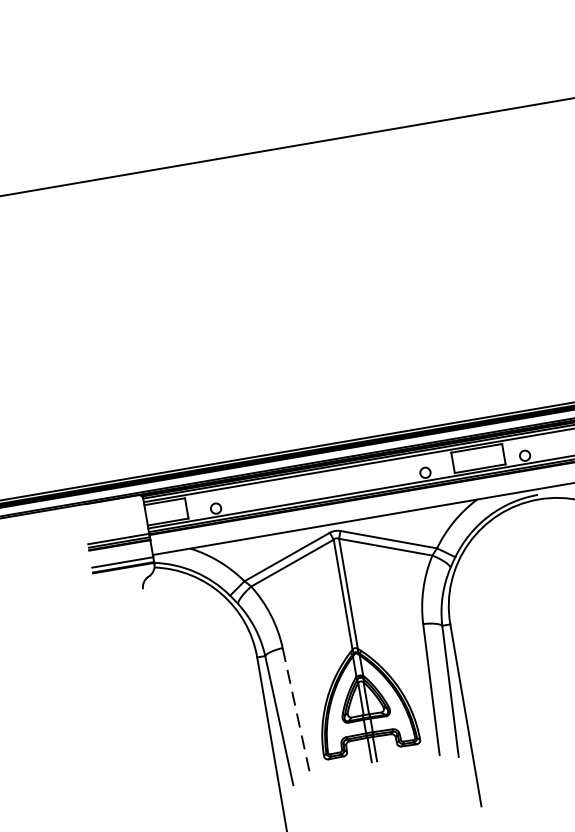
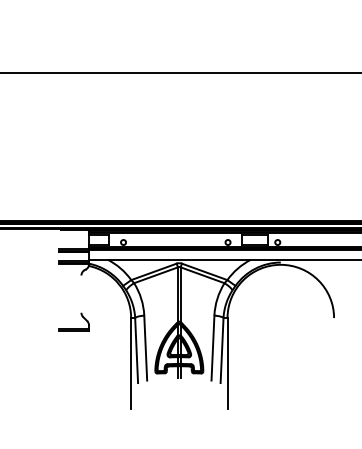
part: (145, 698) -> (73, 328), added
line: (296, 713) -> (145, 348), dashed -> solid

